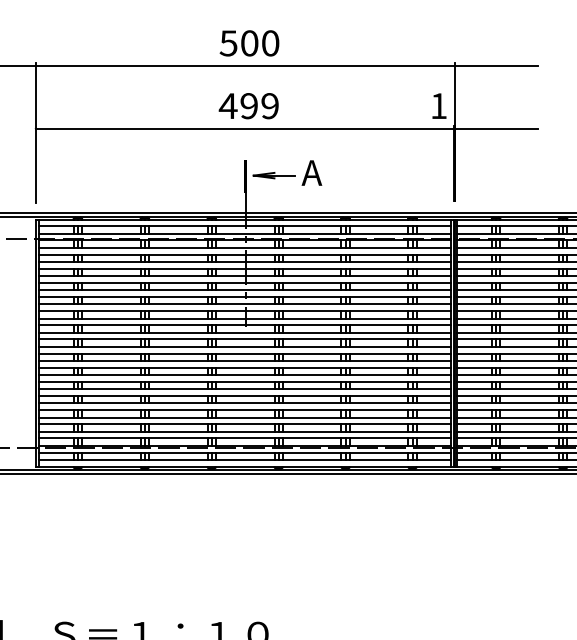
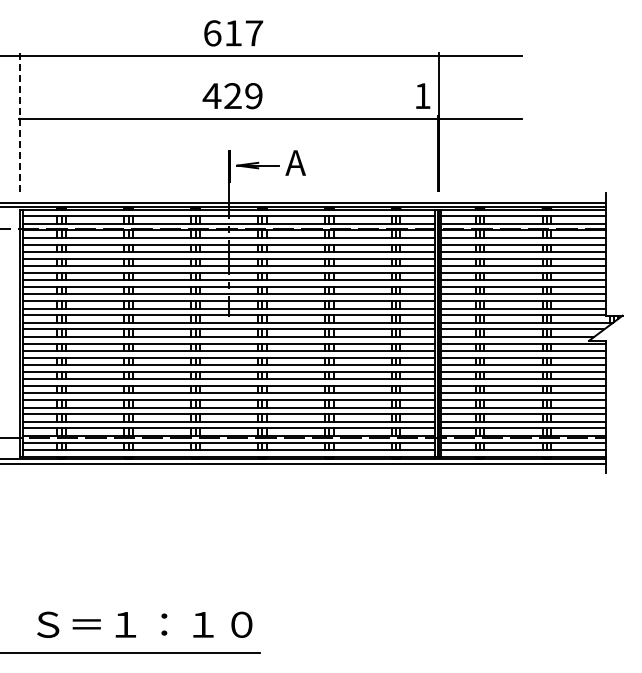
text: (249, 43) -> (233, 33), 500 -> 617
text: (248, 106) -> (232, 96), 499 -> 429
line: (36, 133) -> (20, 123), solid -> dashed

